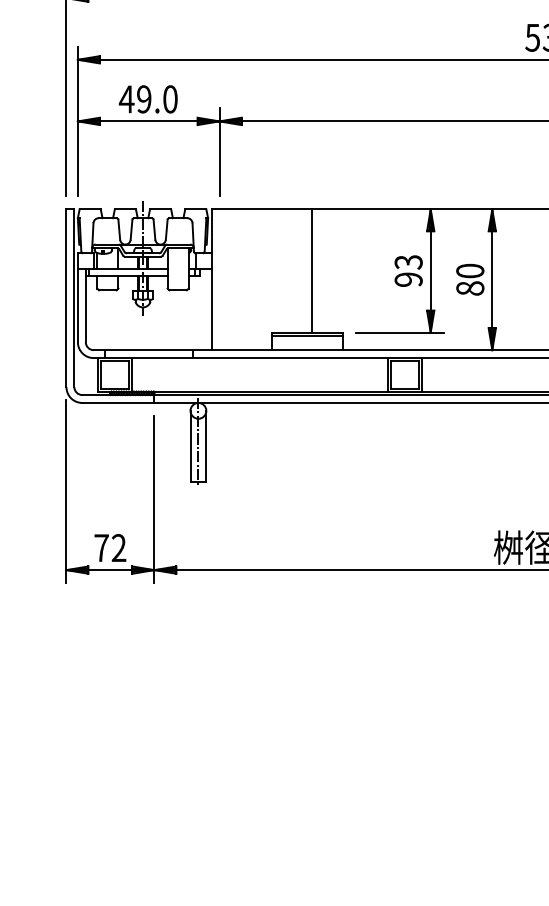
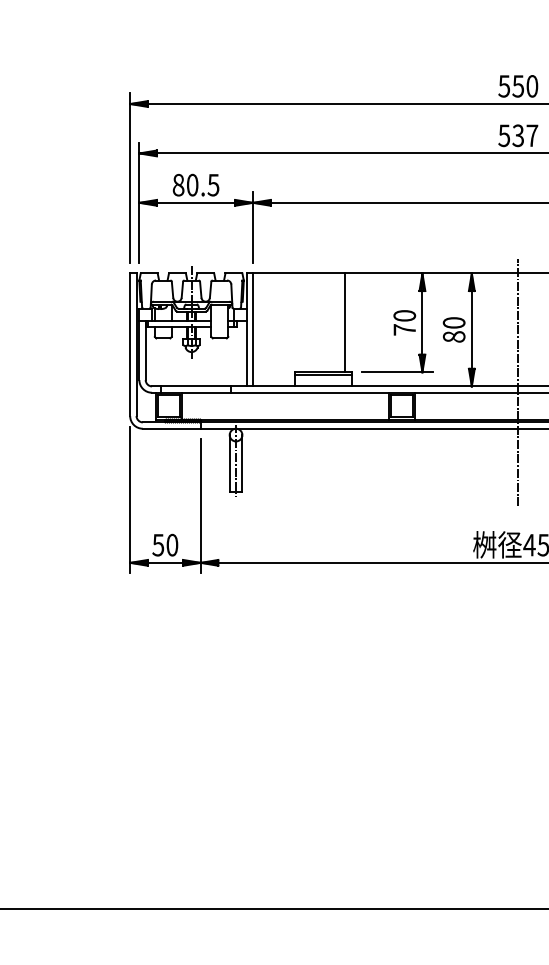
text: (147, 98) -> (195, 184), 49.0 -> 80.5
line: (311, 270) -> (344, 322), moved
text: (408, 270) -> (404, 322), 93 -> 70
line: (220, 279) -> (253, 329), added
text: (110, 548) -> (165, 545), 72 -> 50

